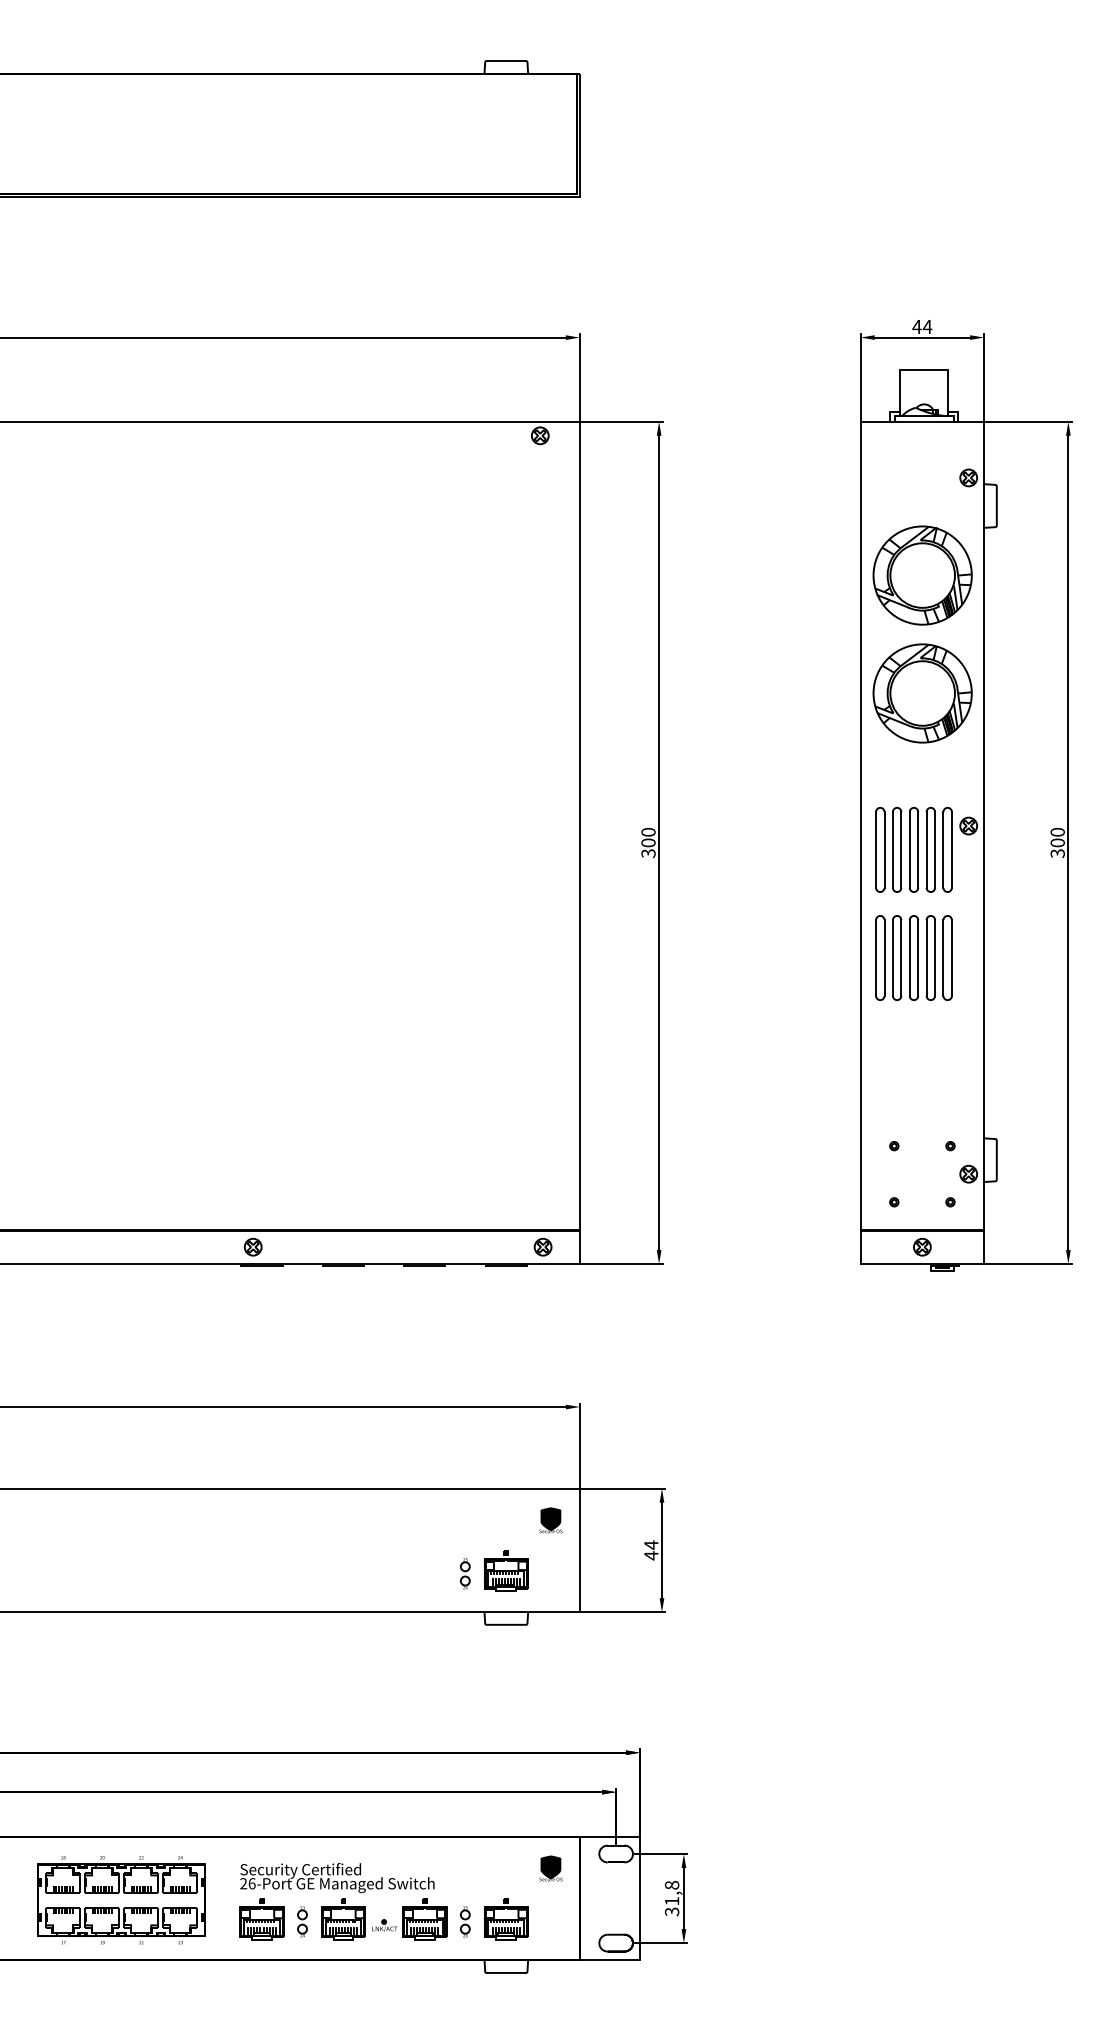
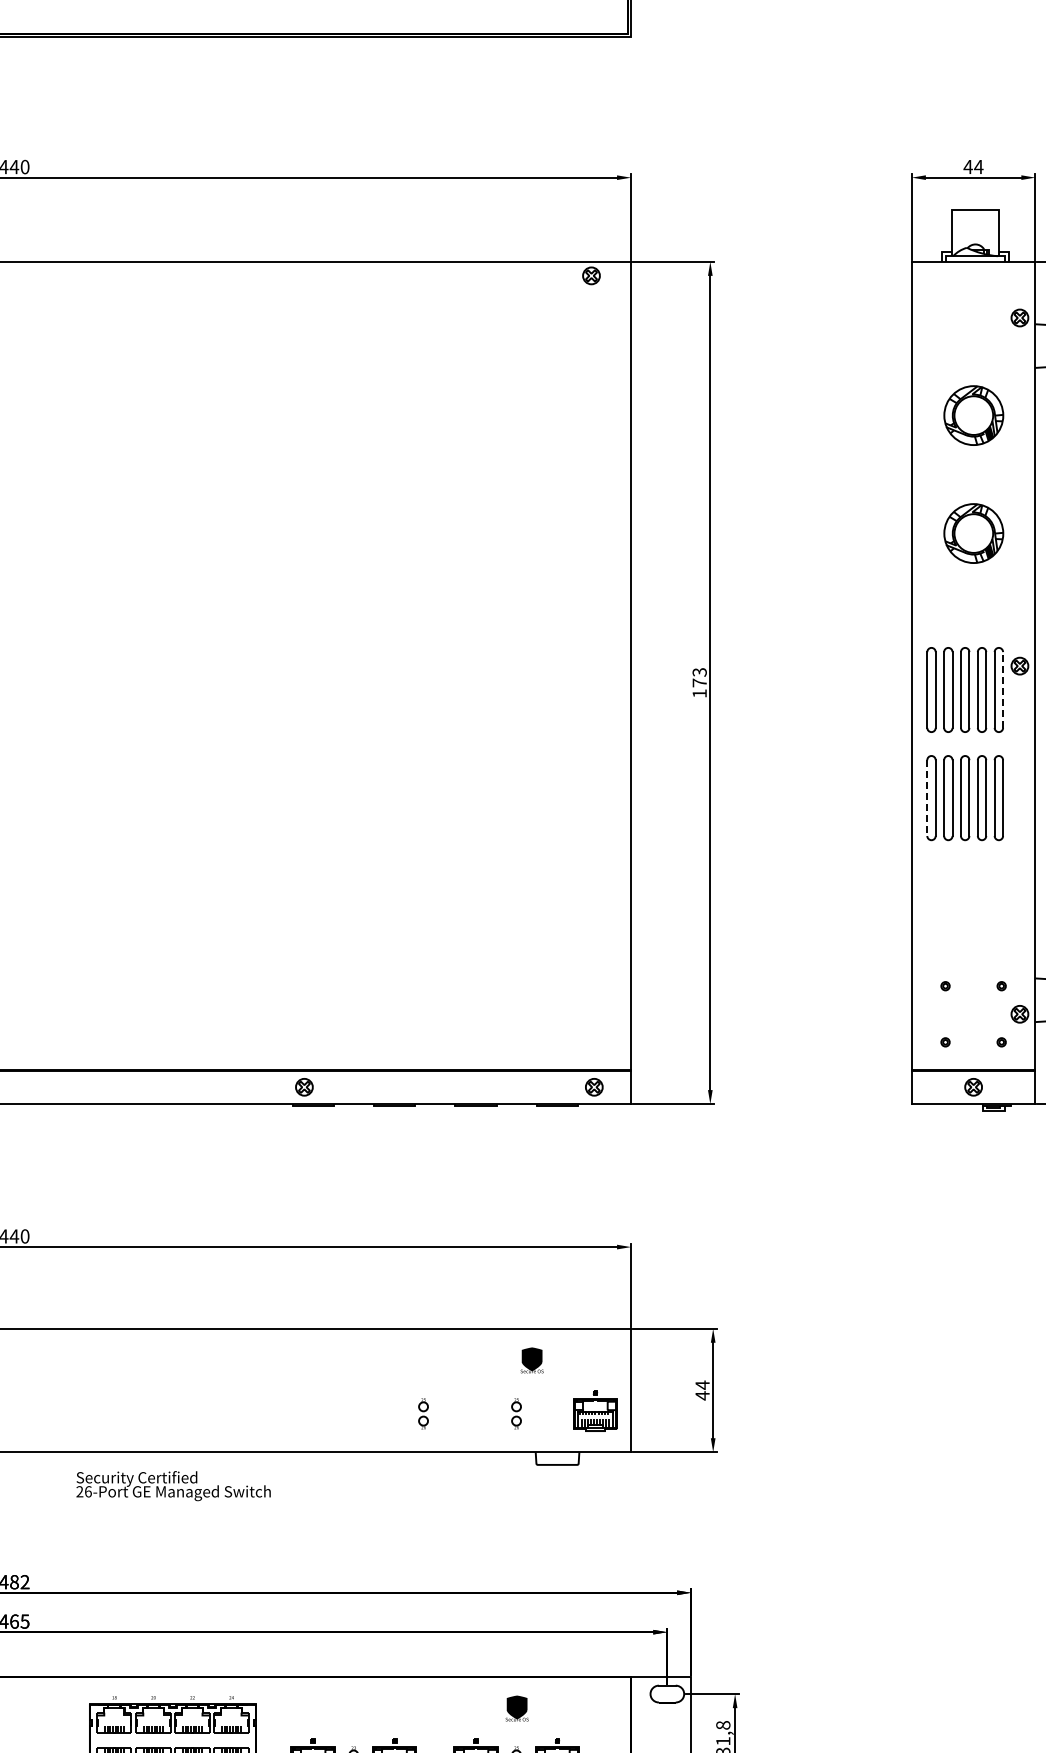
part: (922, 575) -> (973, 415), size x0.6
part: (922, 693) -> (973, 533), size x0.6
text: (648, 842) -> (699, 682), 300 -> 173
line: (951, 849) -> (1002, 689), solid -> dashed
line: (876, 958) -> (927, 798), solid -> dashed
part: (550, 1520) -> (531, 1360), moved
part: (506, 1570) -> (595, 1410), moved
part: (372, 1573) -> (423, 1413), added
part: (550, 1868) -> (516, 1708), moved
text: (337, 1878) -> (173, 1486), moved

